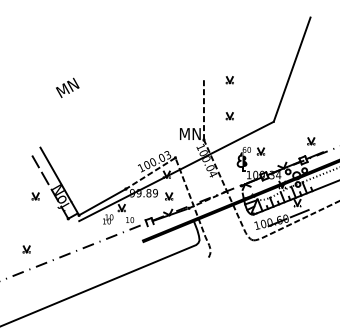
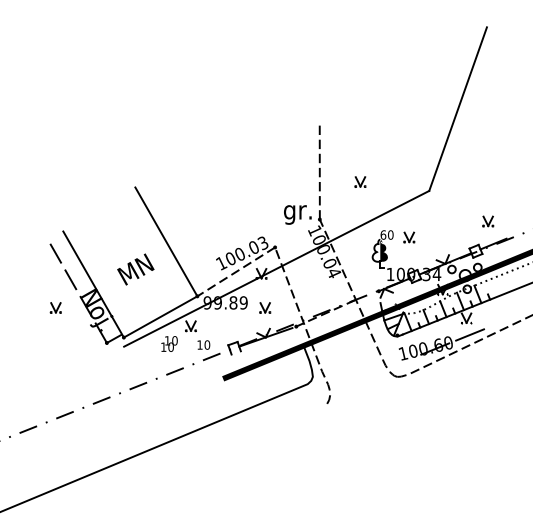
part: (229, 80) -> (359, 126), removed
text: (67, 87) -> (135, 268), moved
text: (190, 135) -> (298, 212), MN -> gr.
line: (105, 154) -> (165, 242), added
part: (26, 249) -> (41, 391), removed

